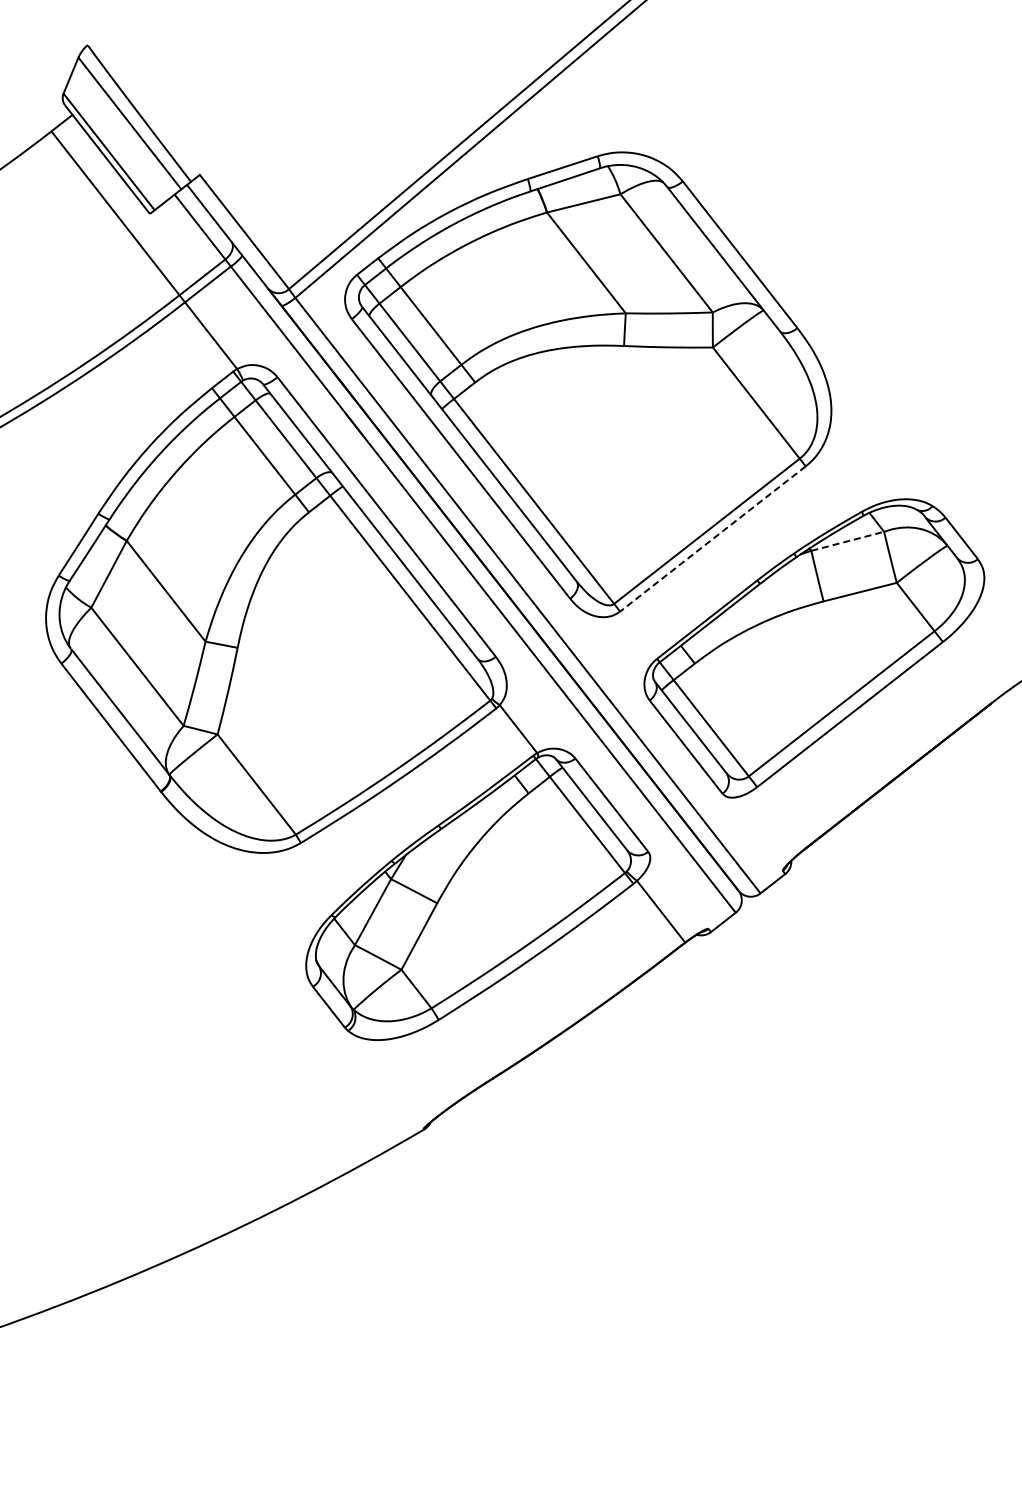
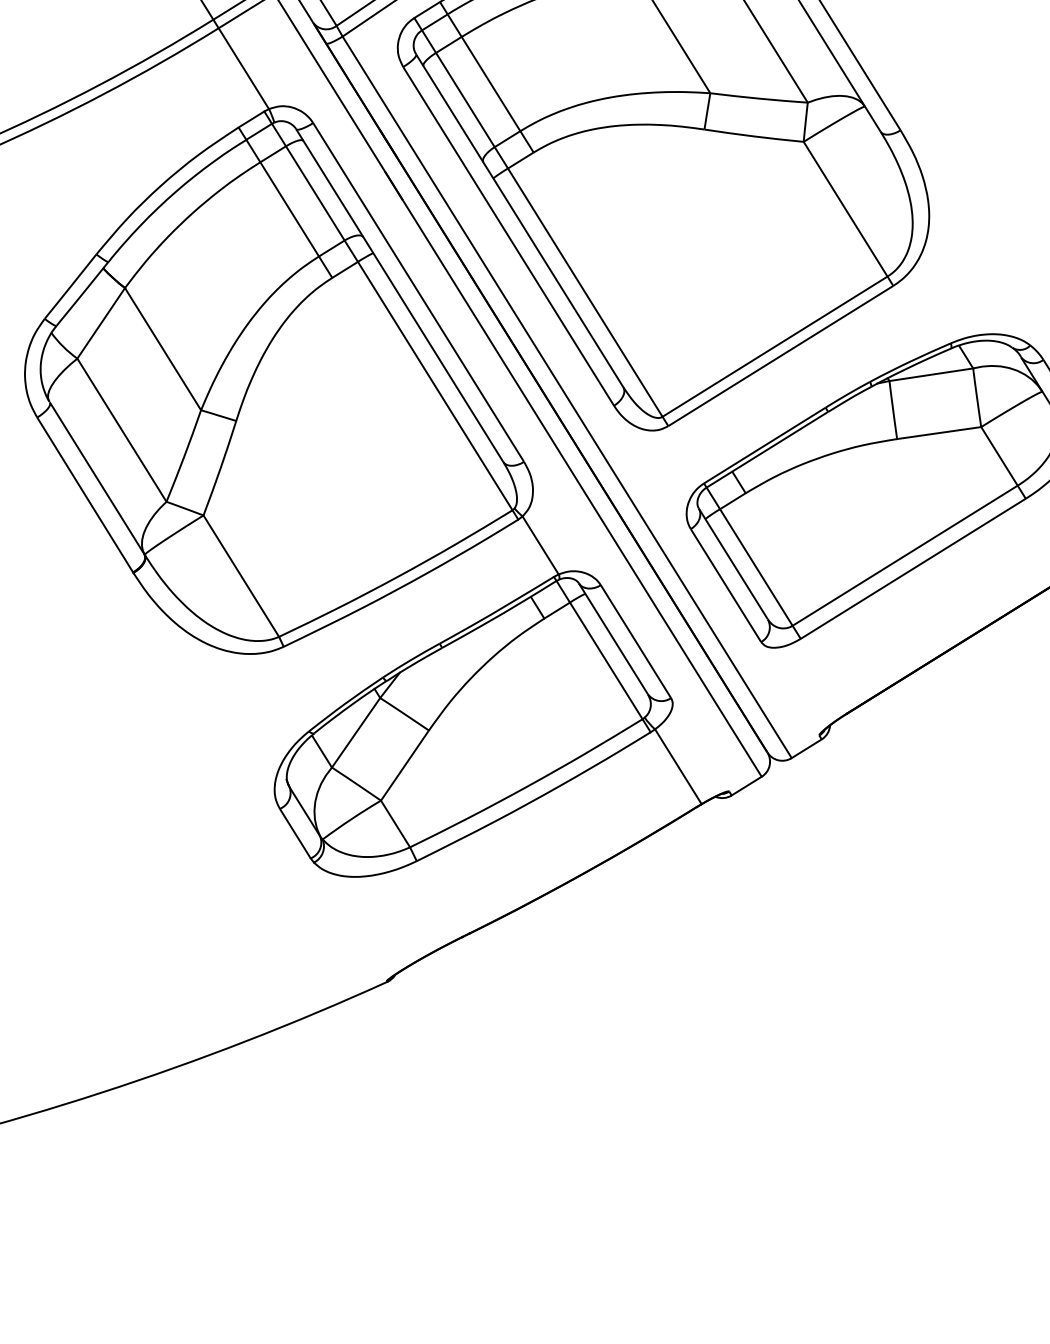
line: (712, 539) -> (780, 356), dashed -> solid
line: (847, 541) -> (931, 374), dashed -> solid

